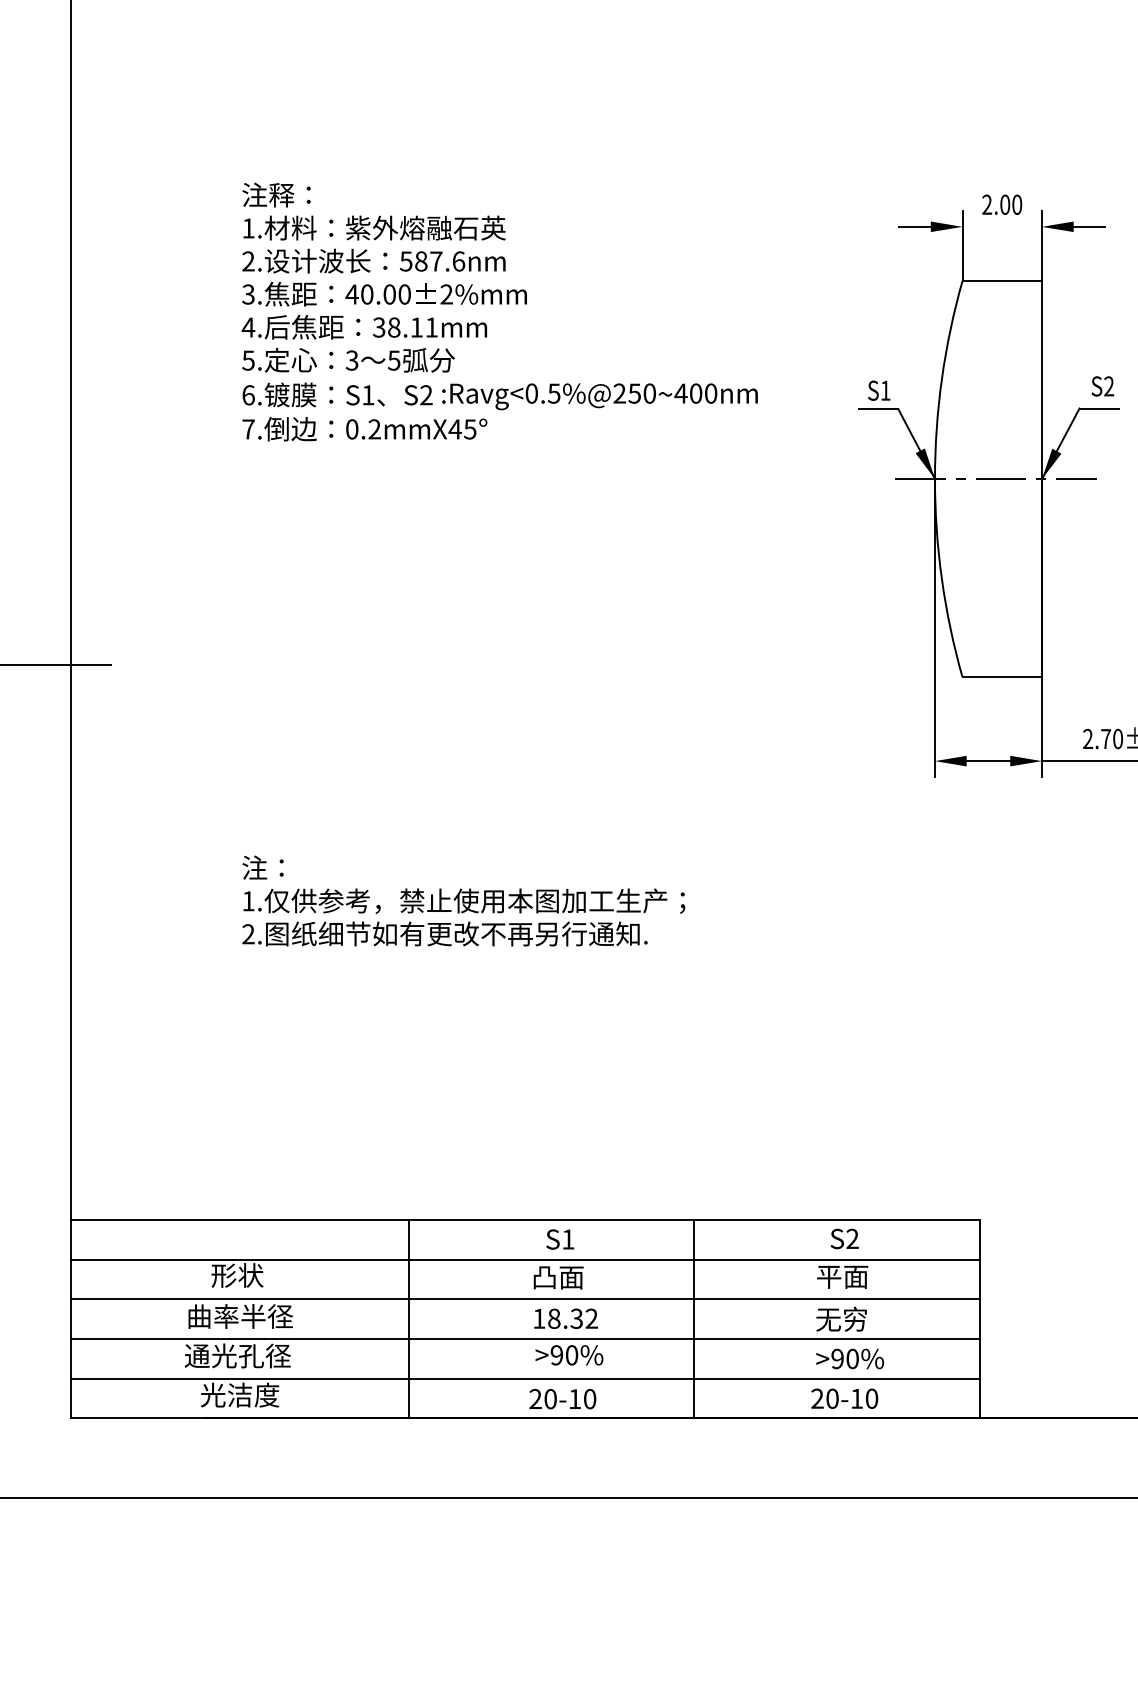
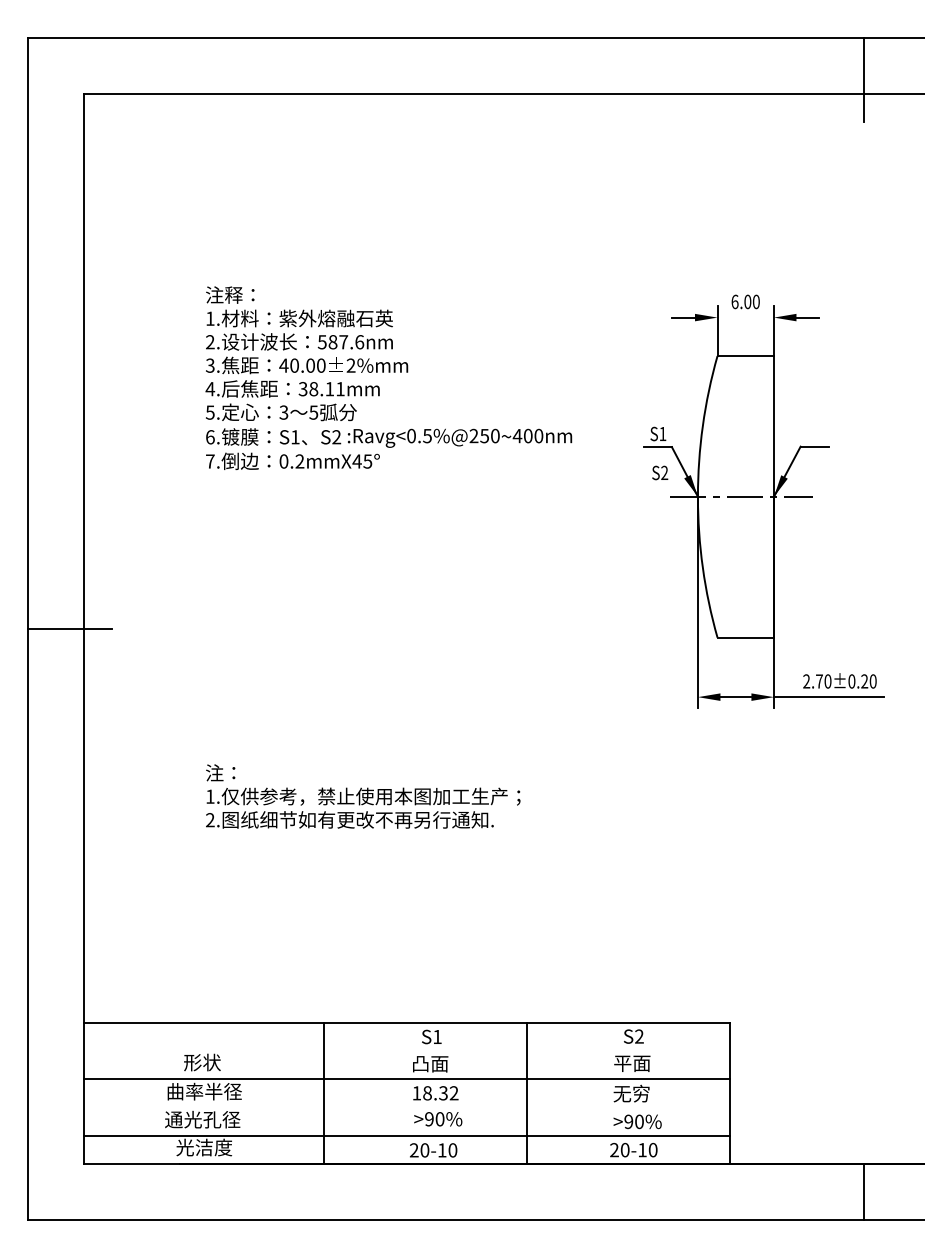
text: (986, 204) -> (734, 301), 2.00 -> 6.00
text: (1103, 385) -> (660, 472), moved
line: (524, 1259) -> (406, 1051), removed
line: (524, 1338) -> (406, 1107), removed

